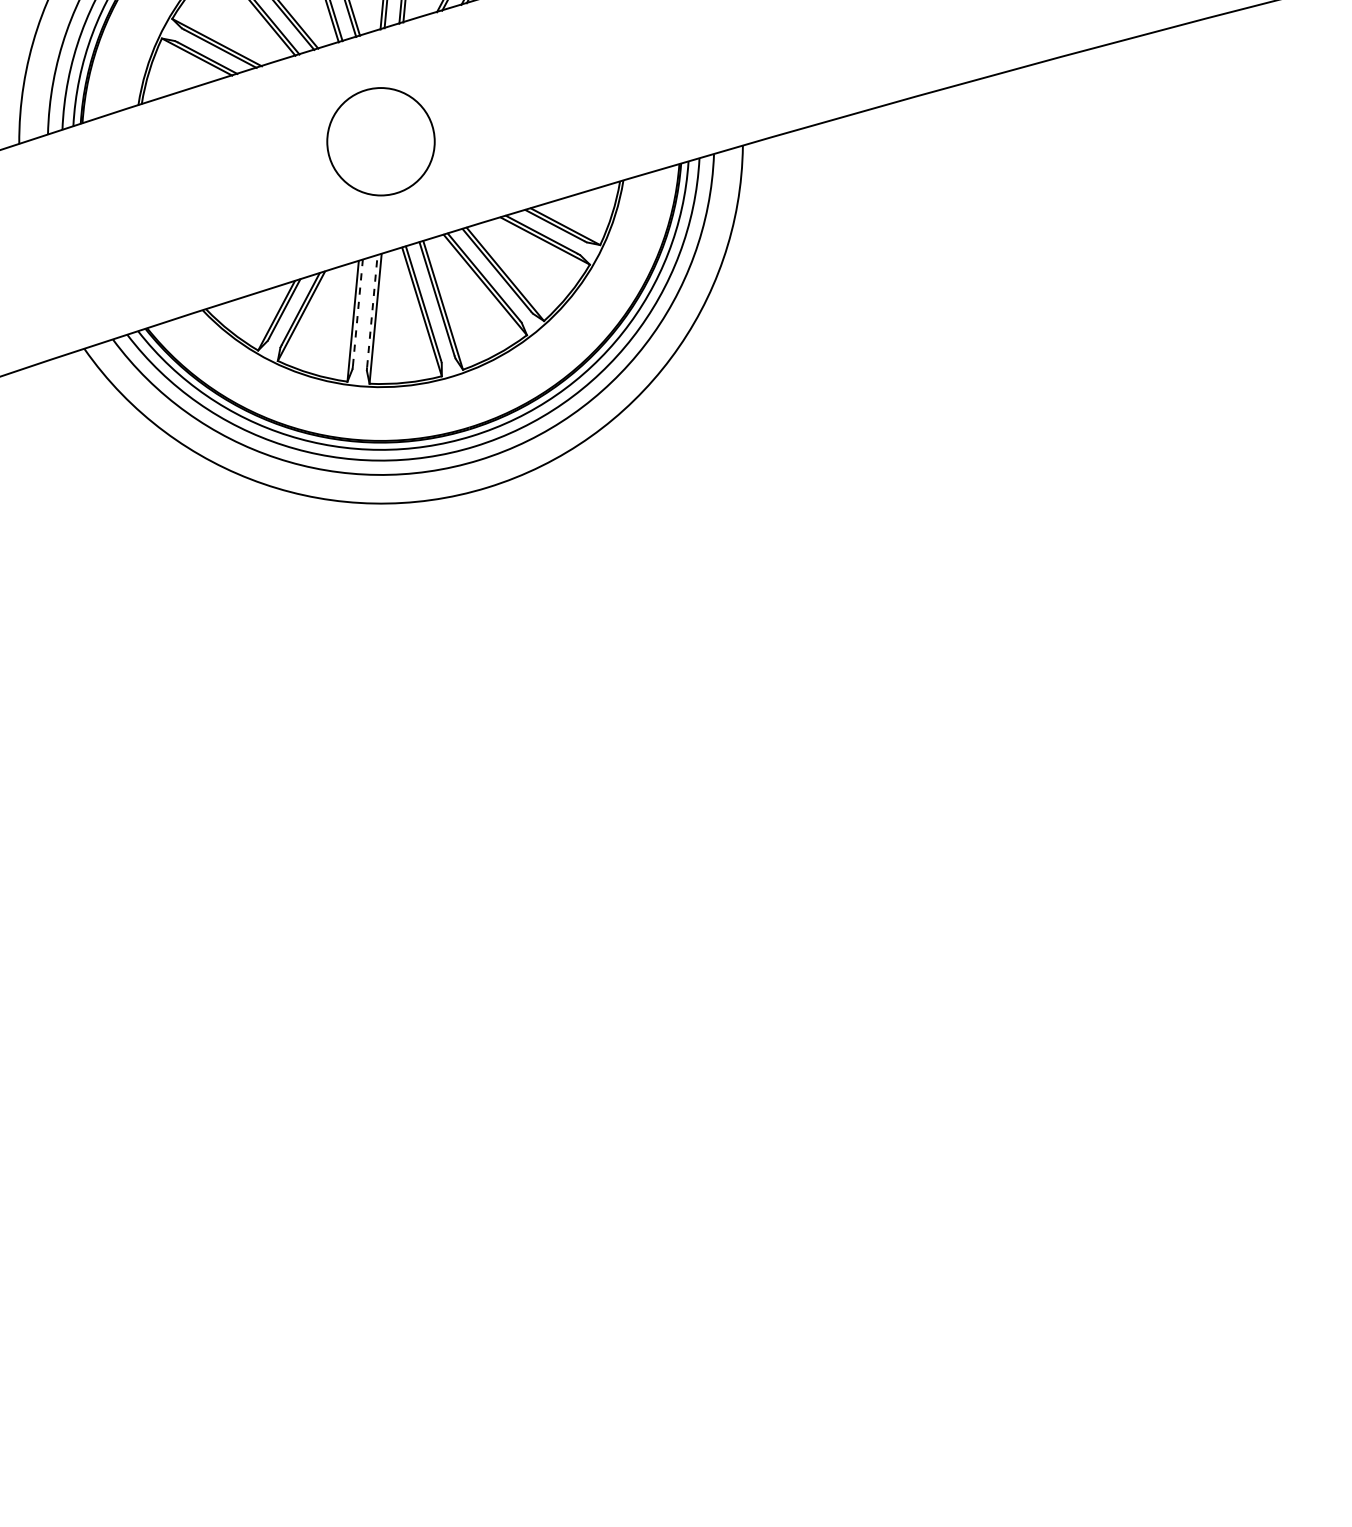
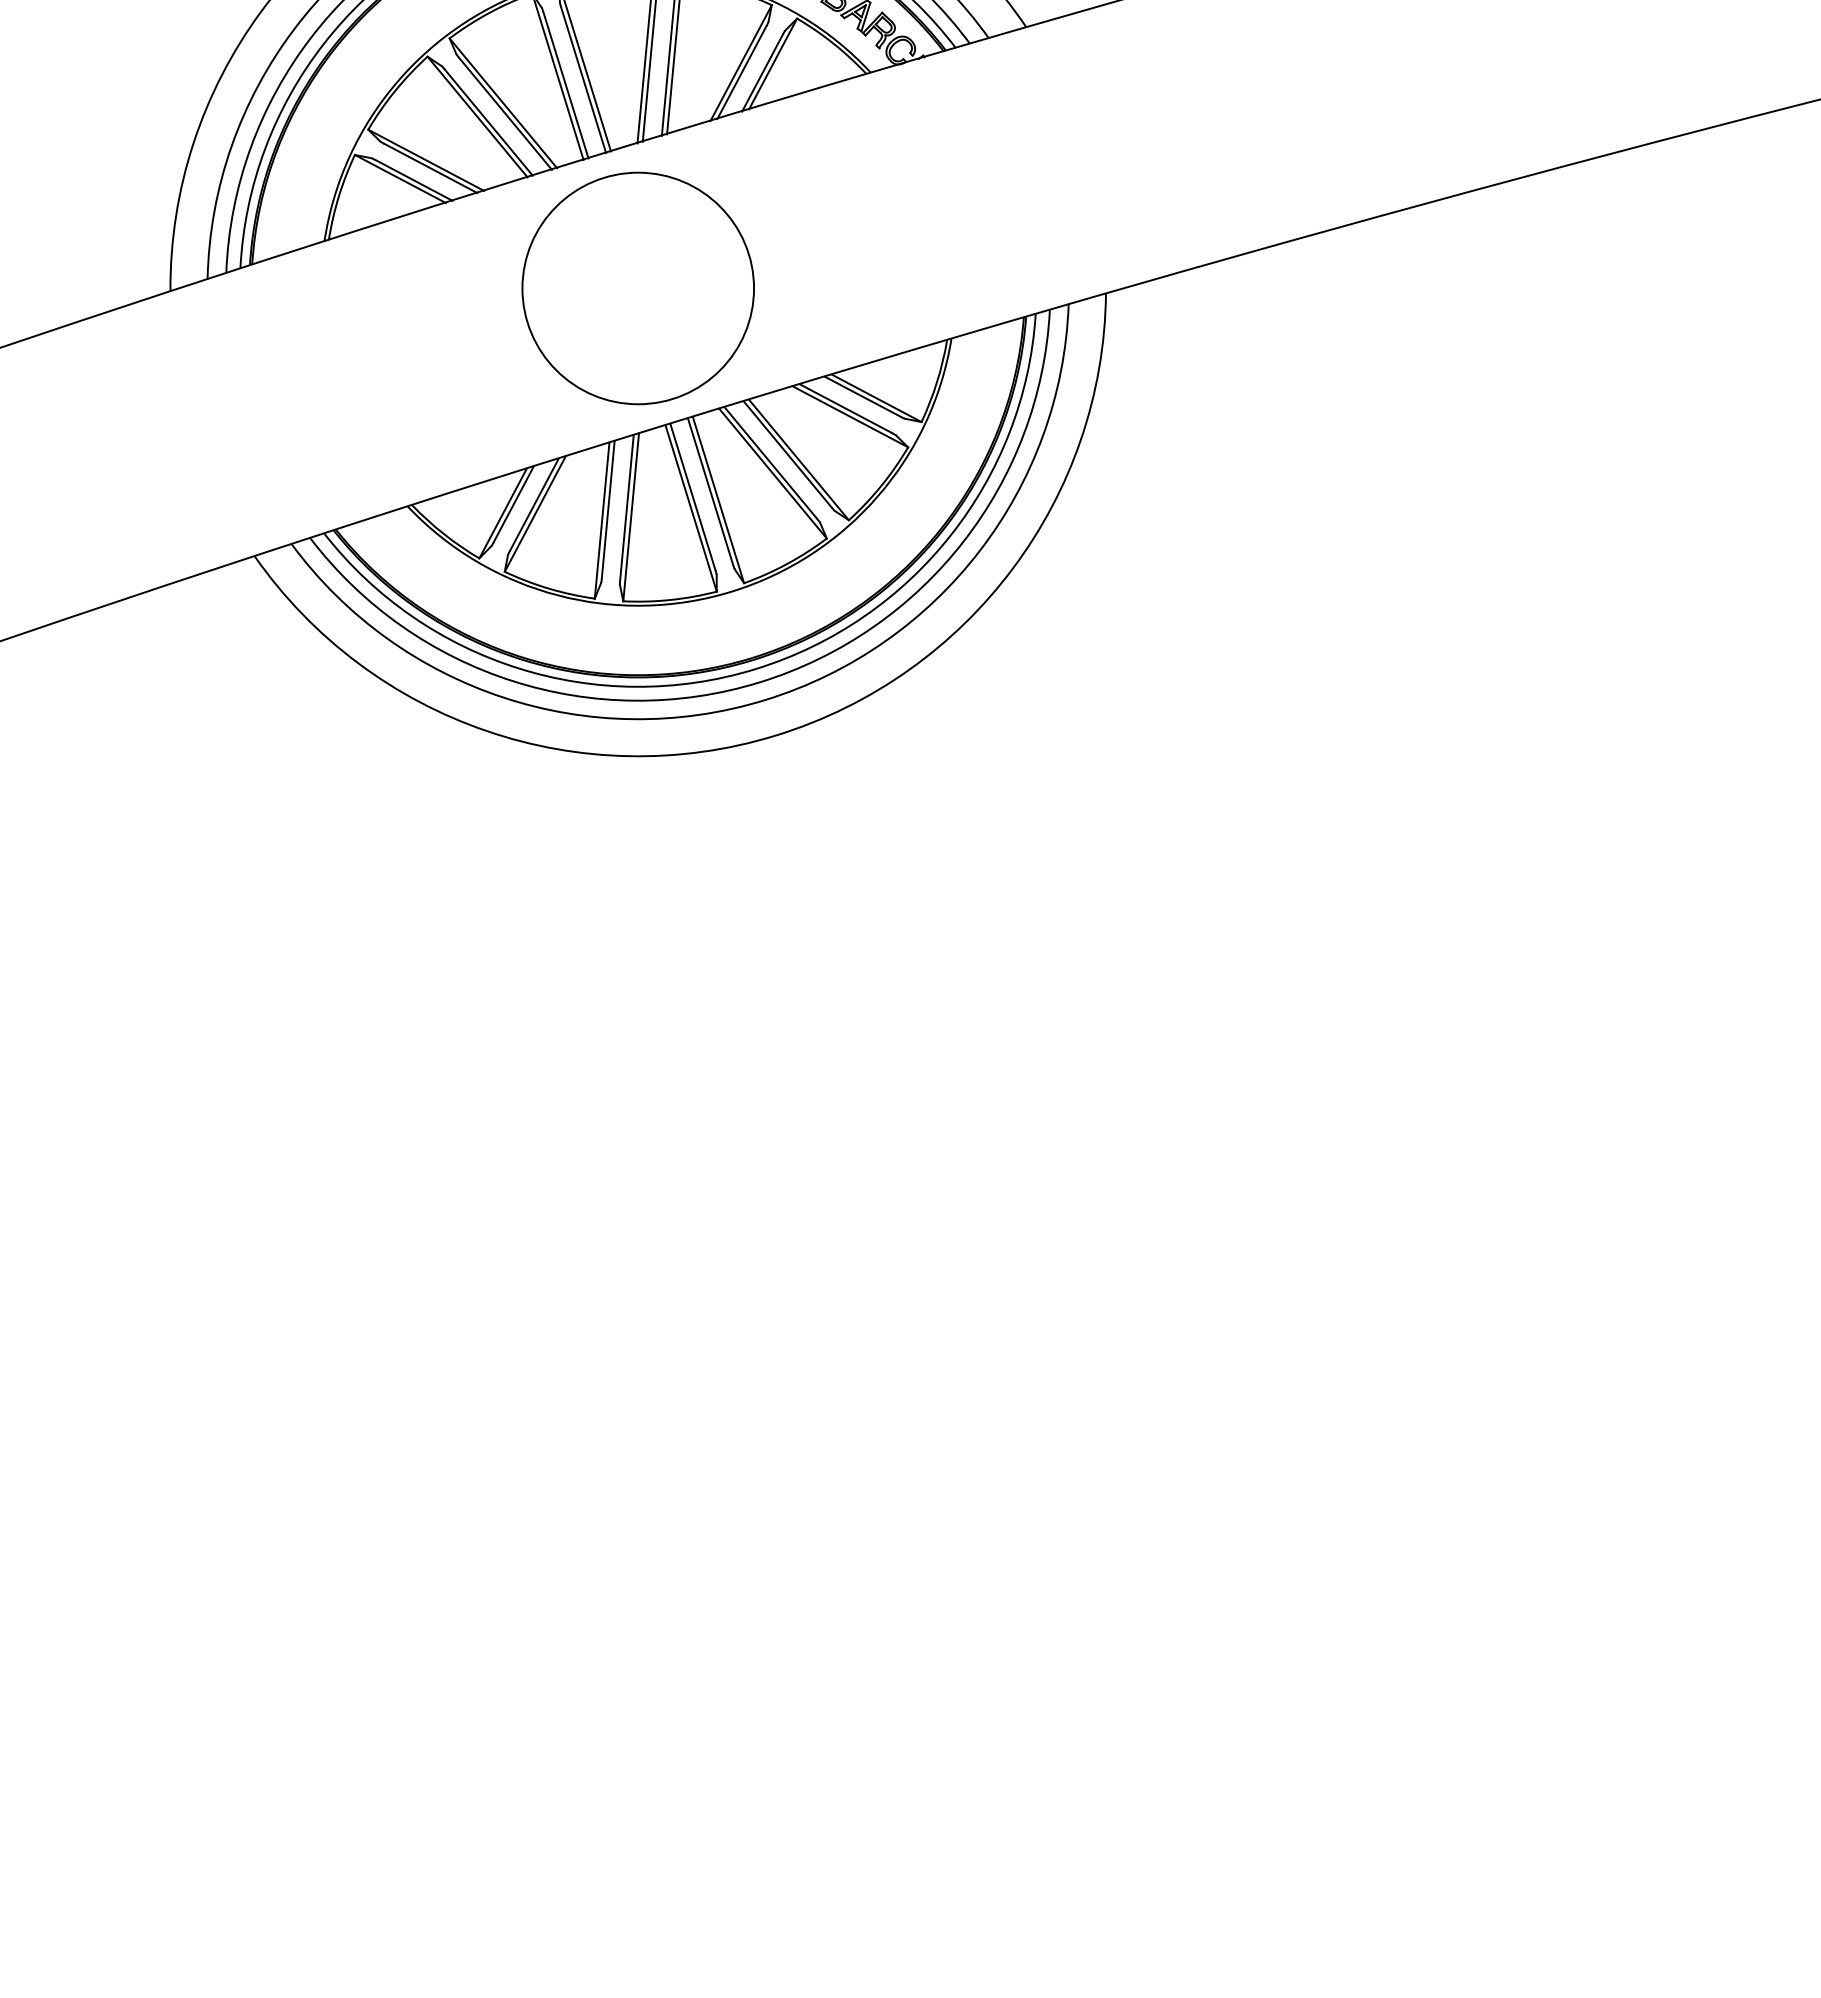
circle: (380, 141) -> (637, 288), size x1.67
line: (372, 311) -> (626, 507), dashed -> solid
line: (358, 312) -> (608, 509), dashed -> solid

